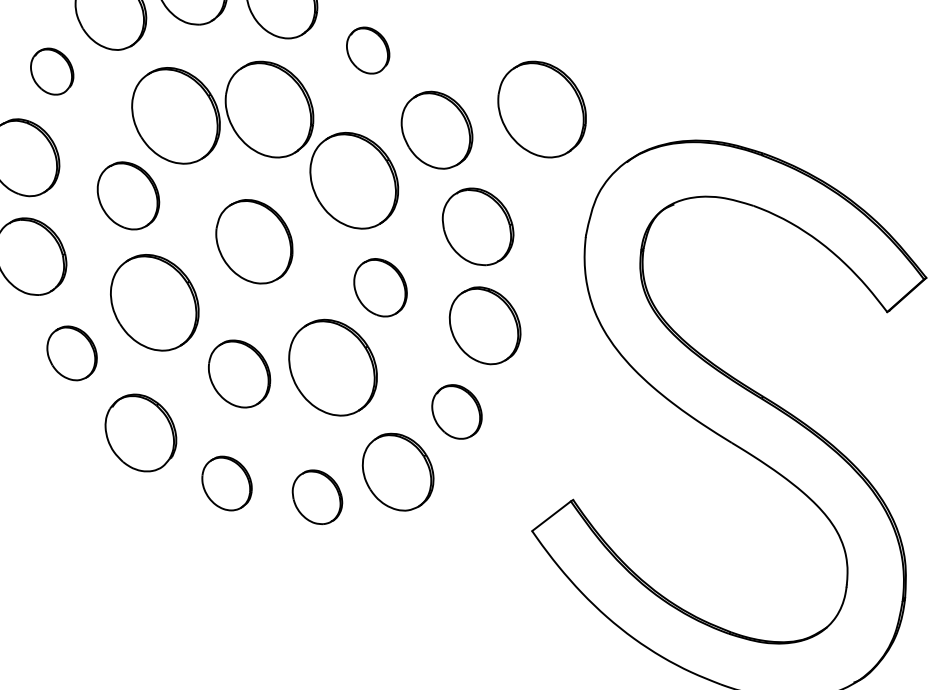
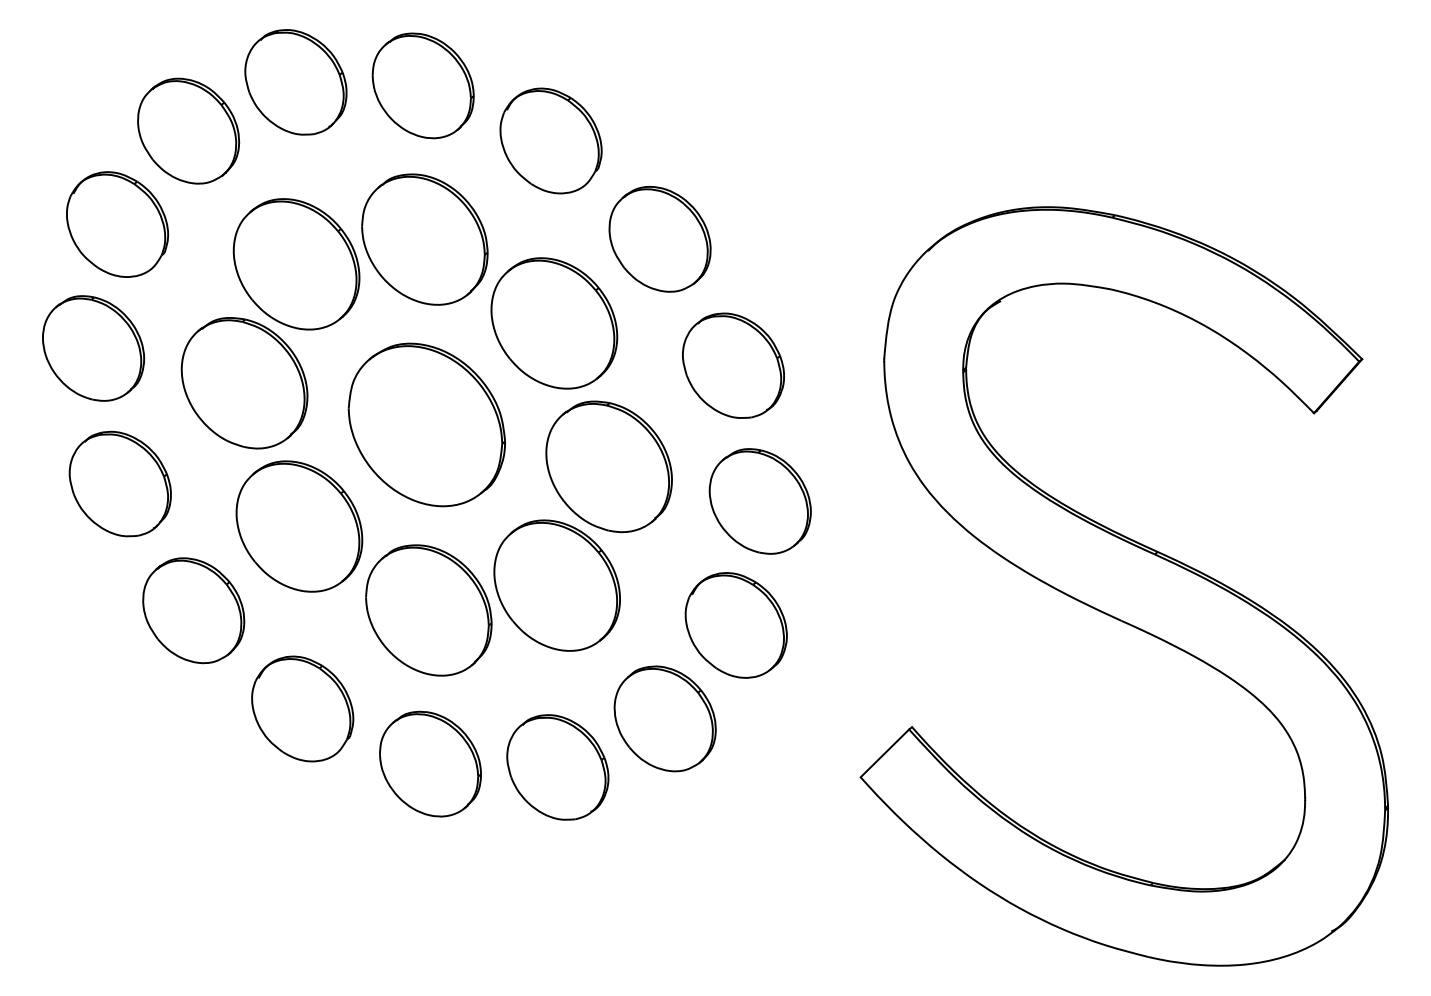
part: (367, 50) -> (550, 140), size x1.67
part: (52, 71) -> (117, 224), size x1.67
part: (541, 109) -> (801, 192), removed
part: (128, 196) -> (244, 383), size x1.43
part: (254, 241) -> (426, 424), size x1.43
part: (380, 287) -> (608, 466), size x1.67
part: (71, 353) -> (193, 610), size x1.43
part: (239, 374) -> (428, 610), size x1.43
part: (456, 411) -> (735, 625), size x1.43
part: (227, 483) -> (430, 763), size x1.43
part: (317, 497) -> (557, 767), size x1.43

